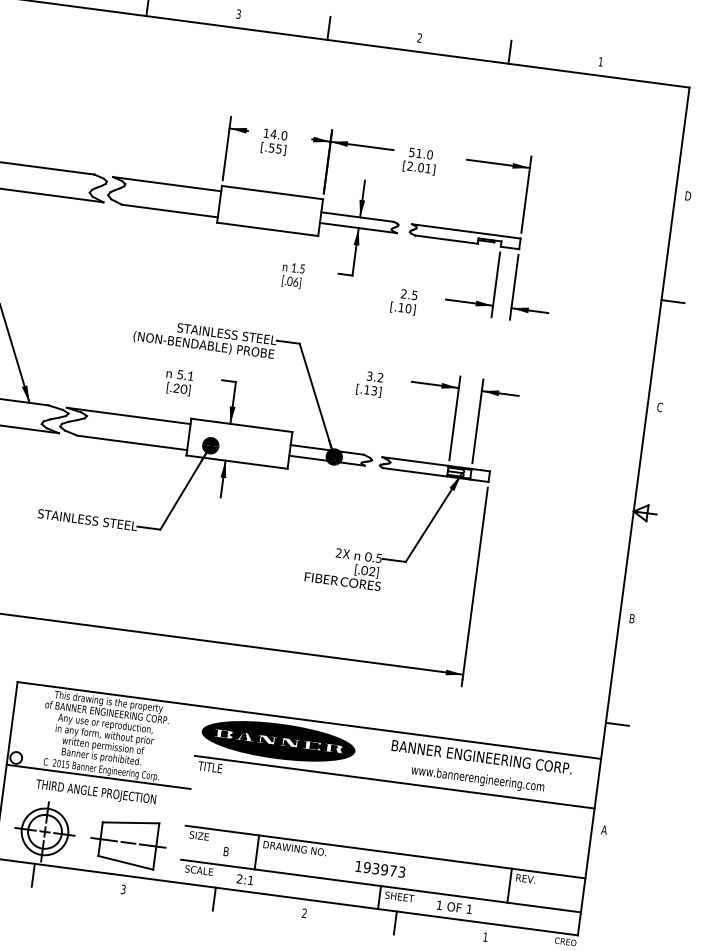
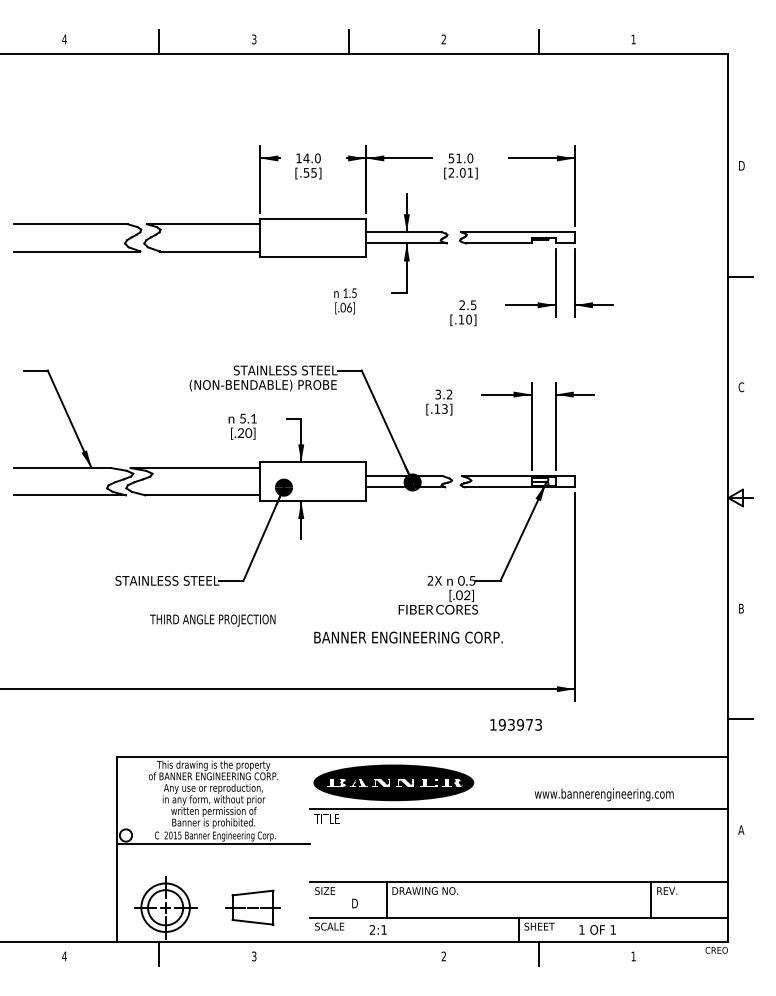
text: (482, 757) -> (408, 637), moved
text: (95, 792) -> (212, 620), moved
part: (127, 842) -> (252, 907), size x0.7
text: (225, 851) -> (354, 903), B -> D
text: (379, 868) -> (515, 724), moved
line: (214, 899) -> (349, 954), removed

